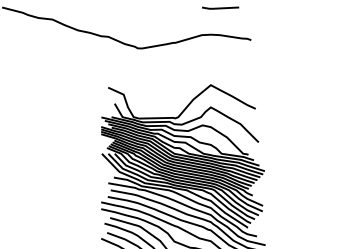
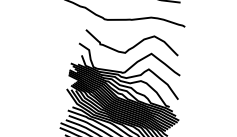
curve: (185, 77) -> (134, 45), added

